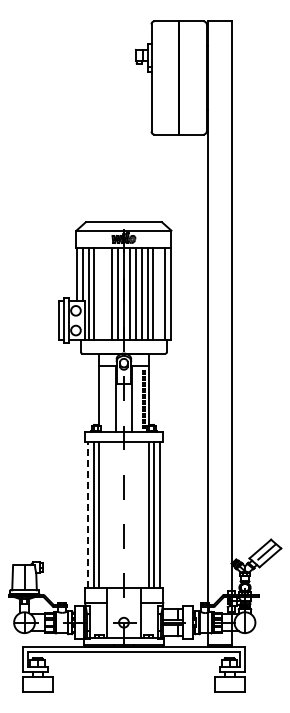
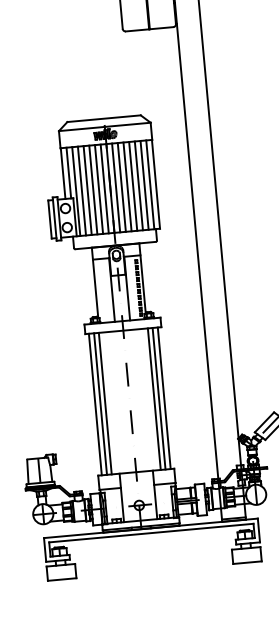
line: (100, 294) -> (87, 190), added
line: (106, 294) -> (93, 190), added
line: (159, 294) -> (144, 185), added
line: (88, 514) -> (95, 404), dashed -> solid

